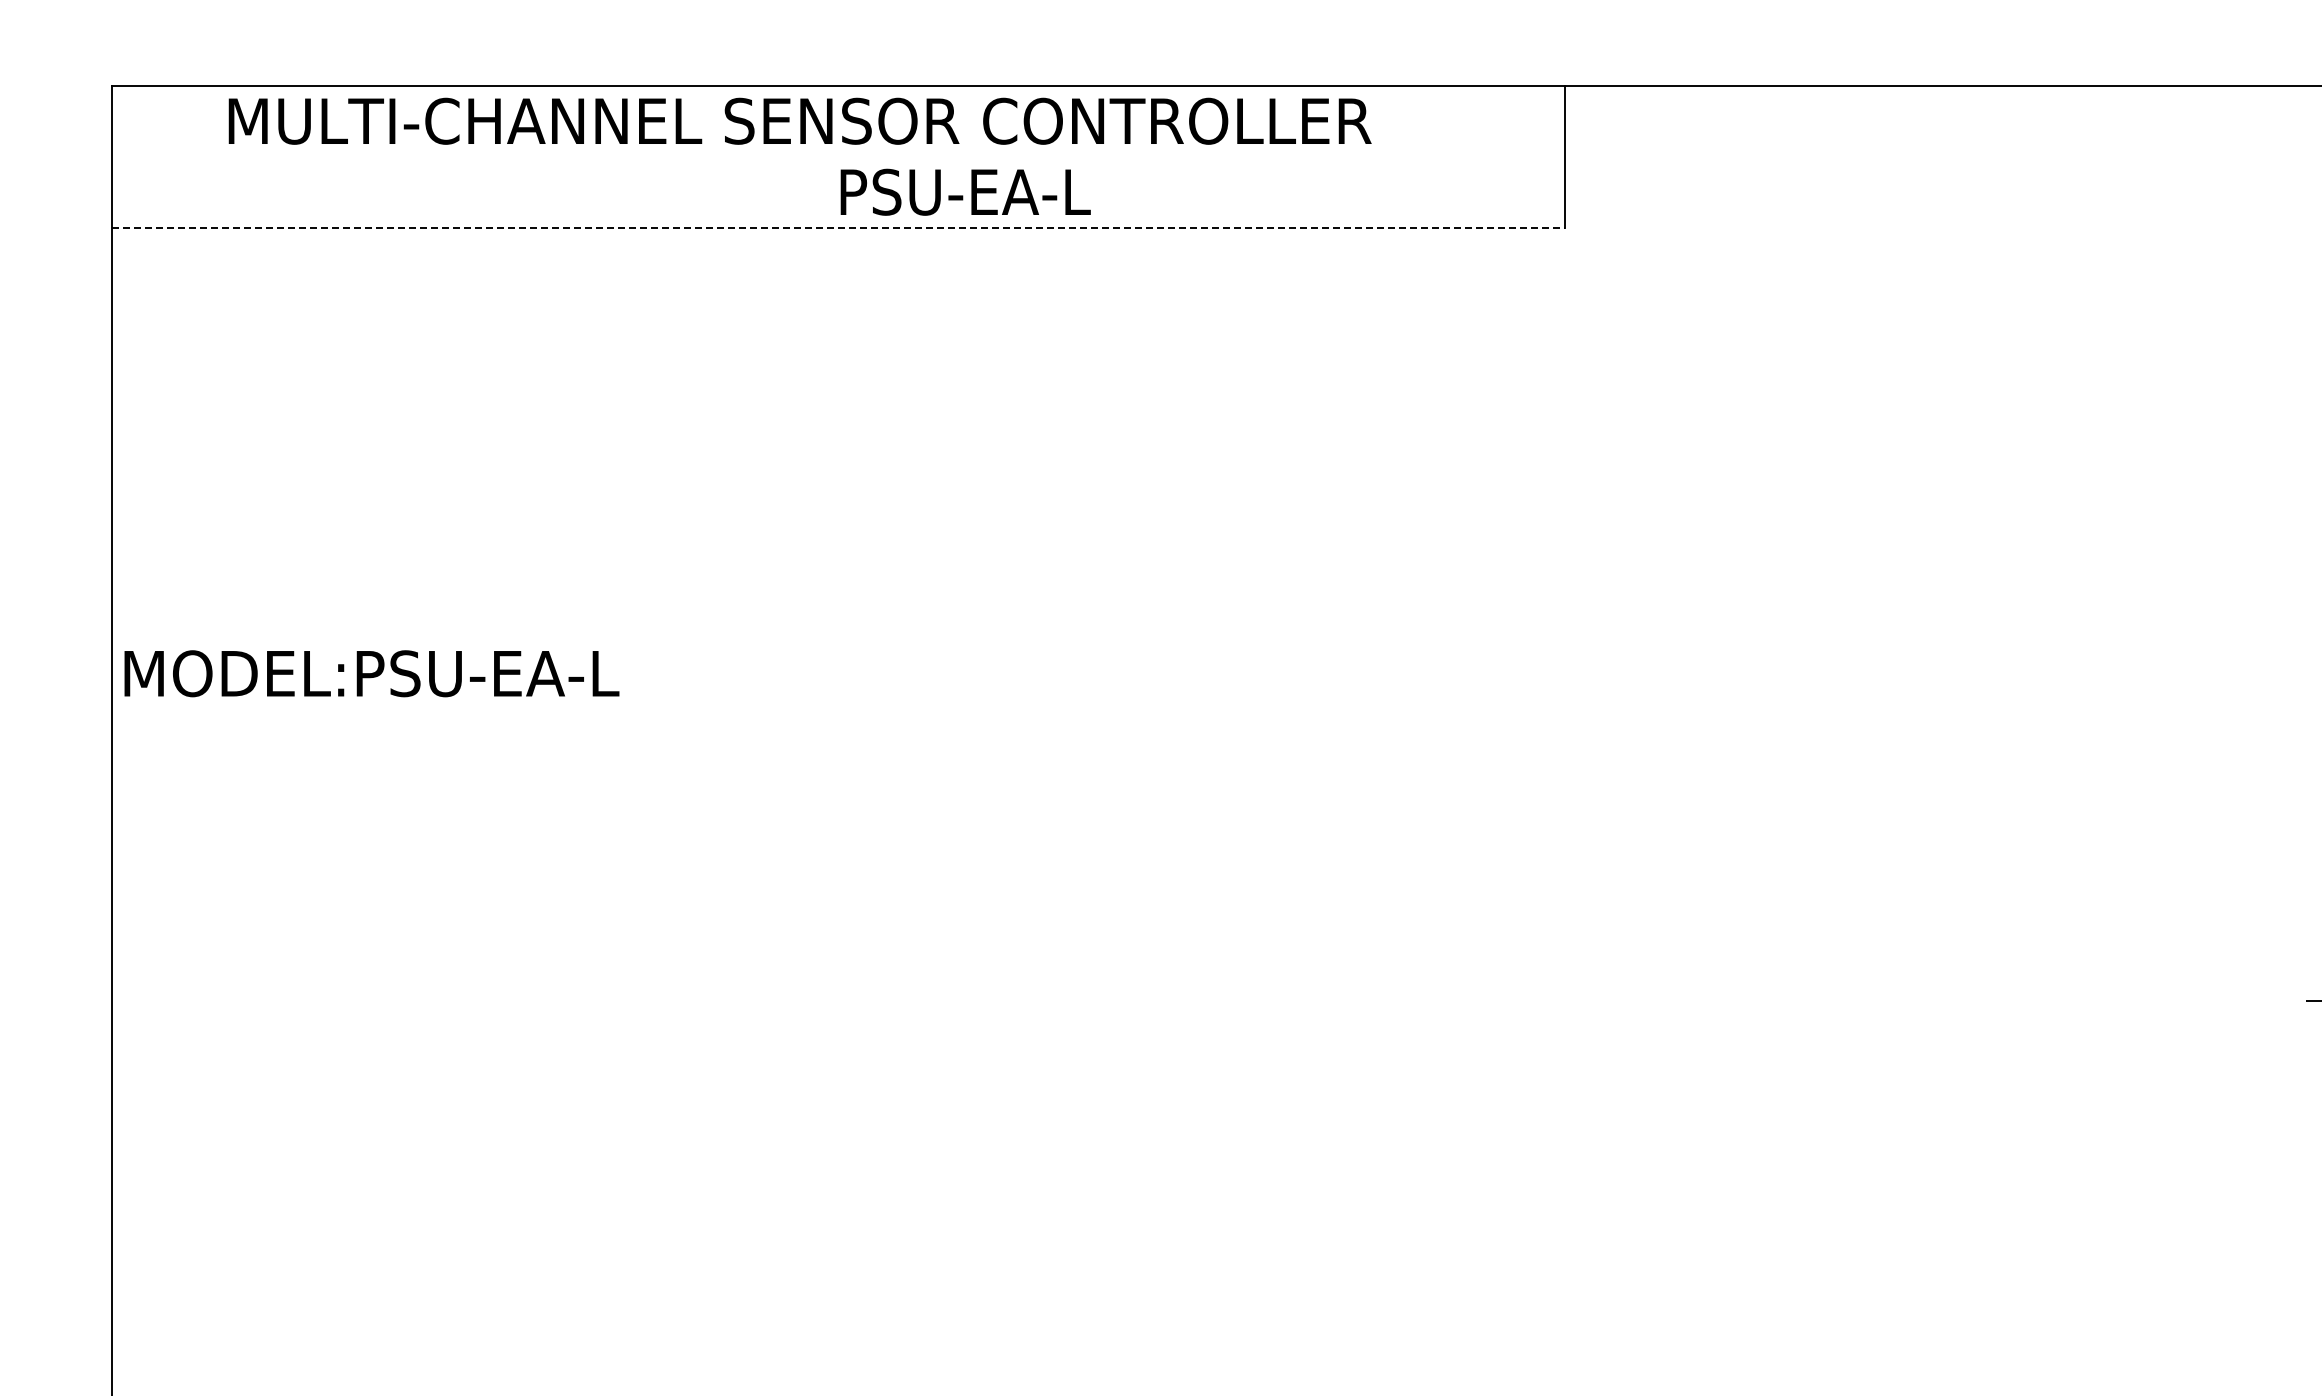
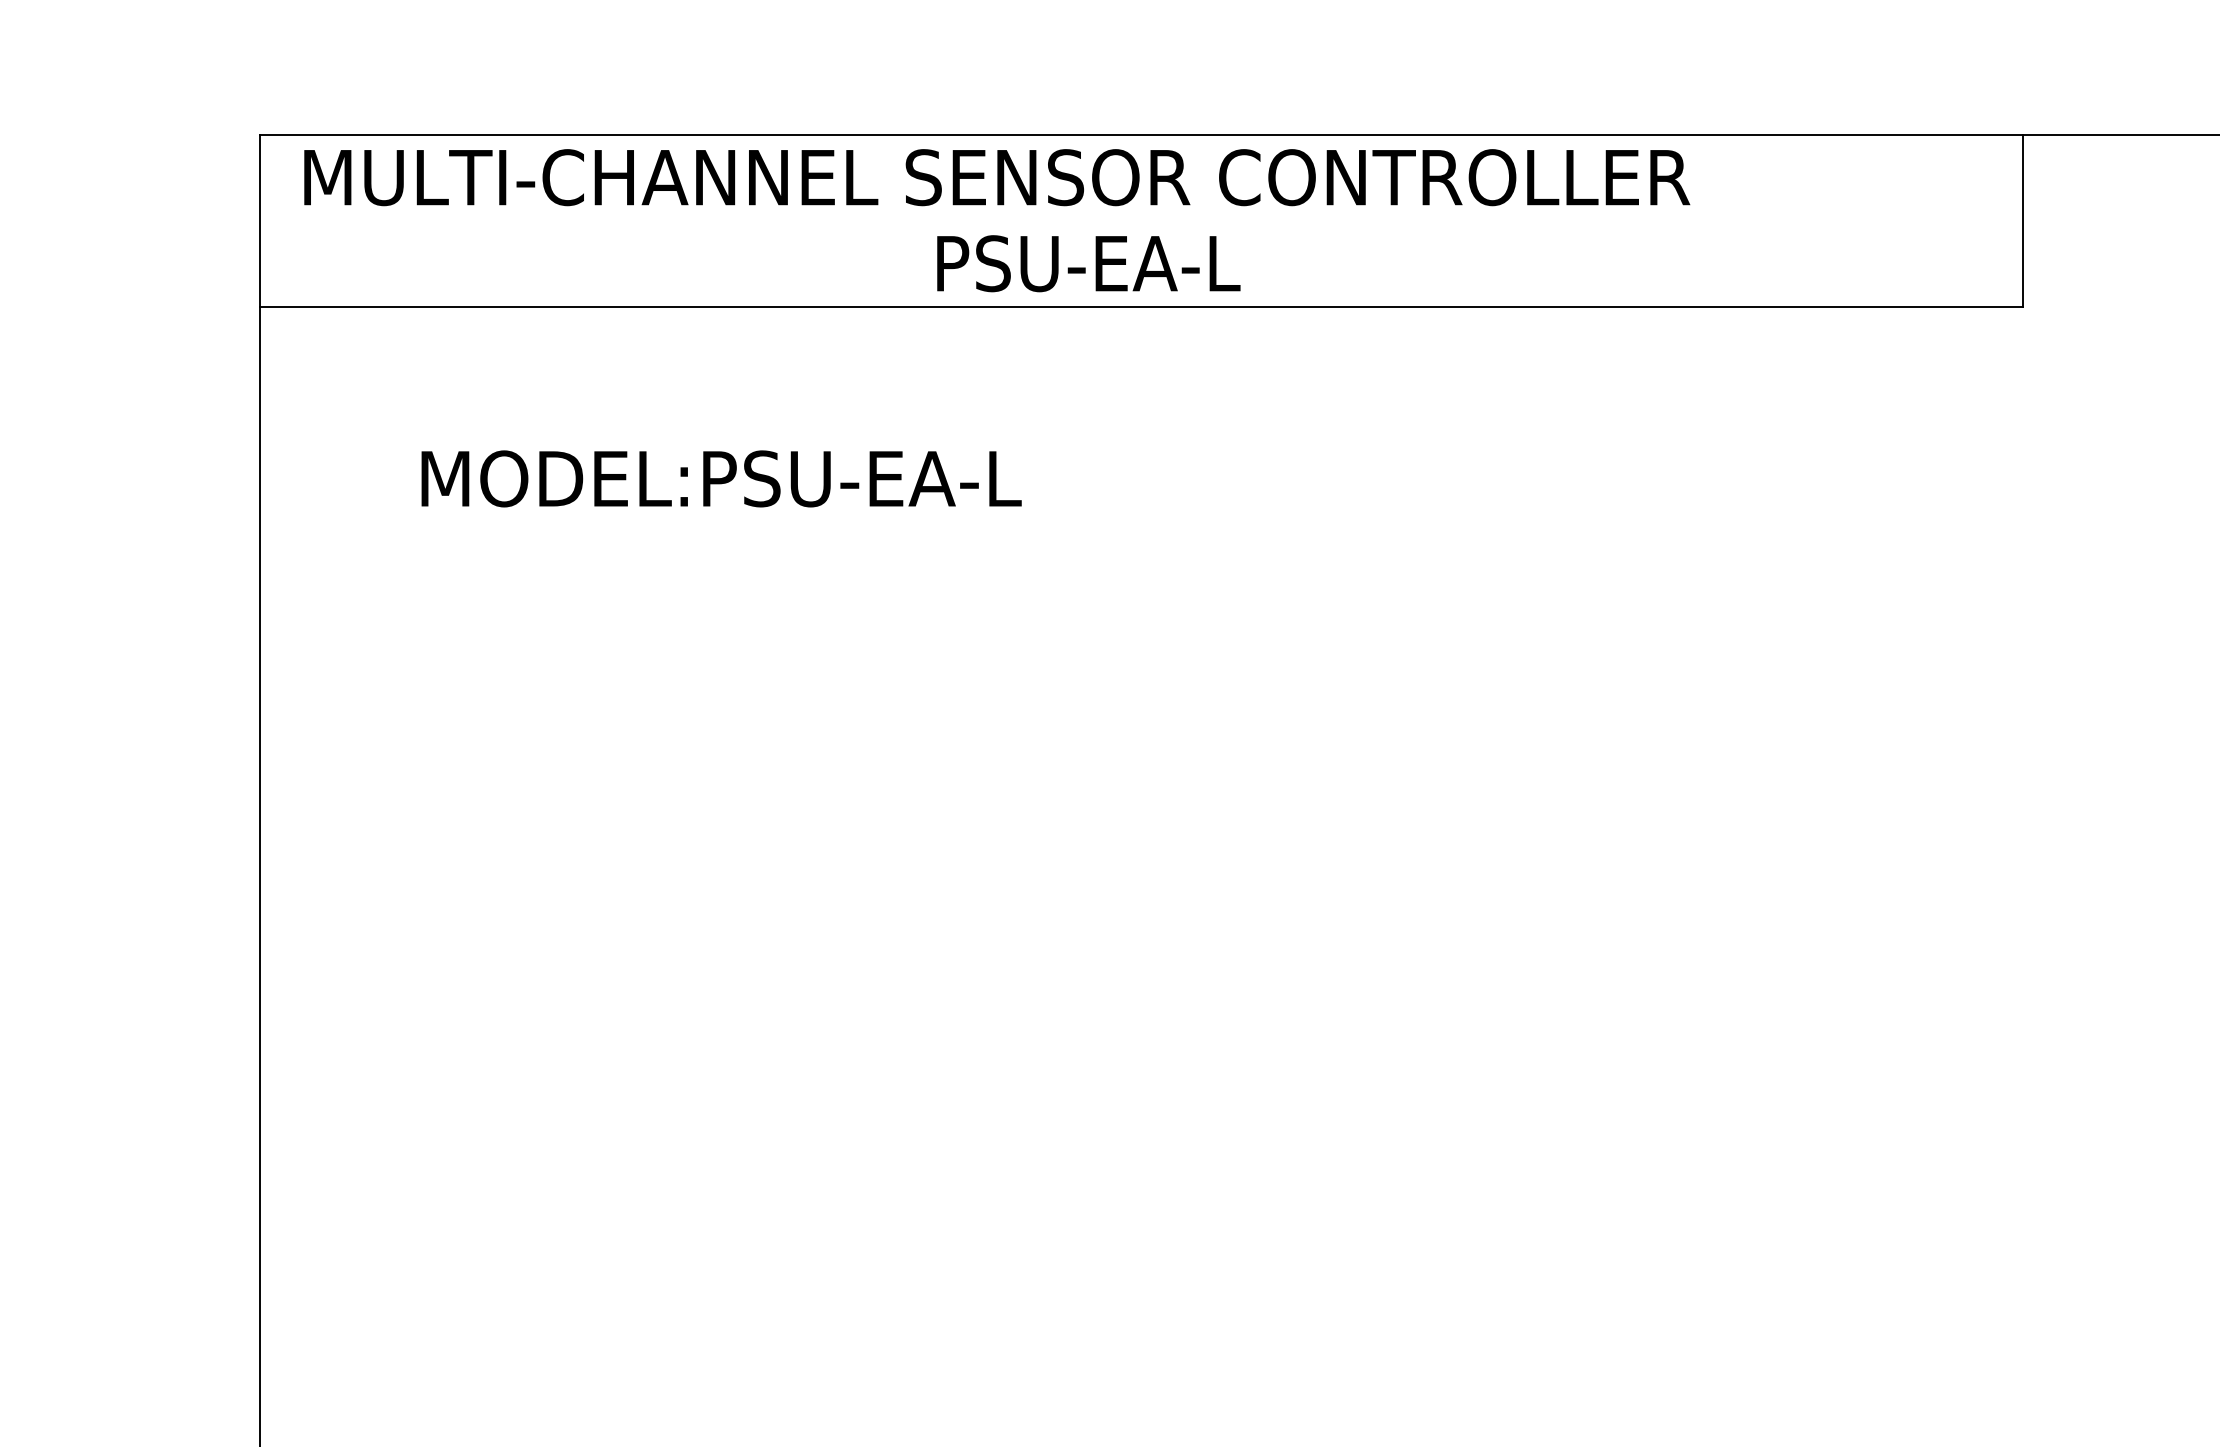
text: (799, 120) -> (996, 176), moved
text: (965, 191) -> (1088, 262), moved
line: (838, 227) -> (1141, 306), dashed -> solid
text: (371, 673) -> (721, 478), moved

